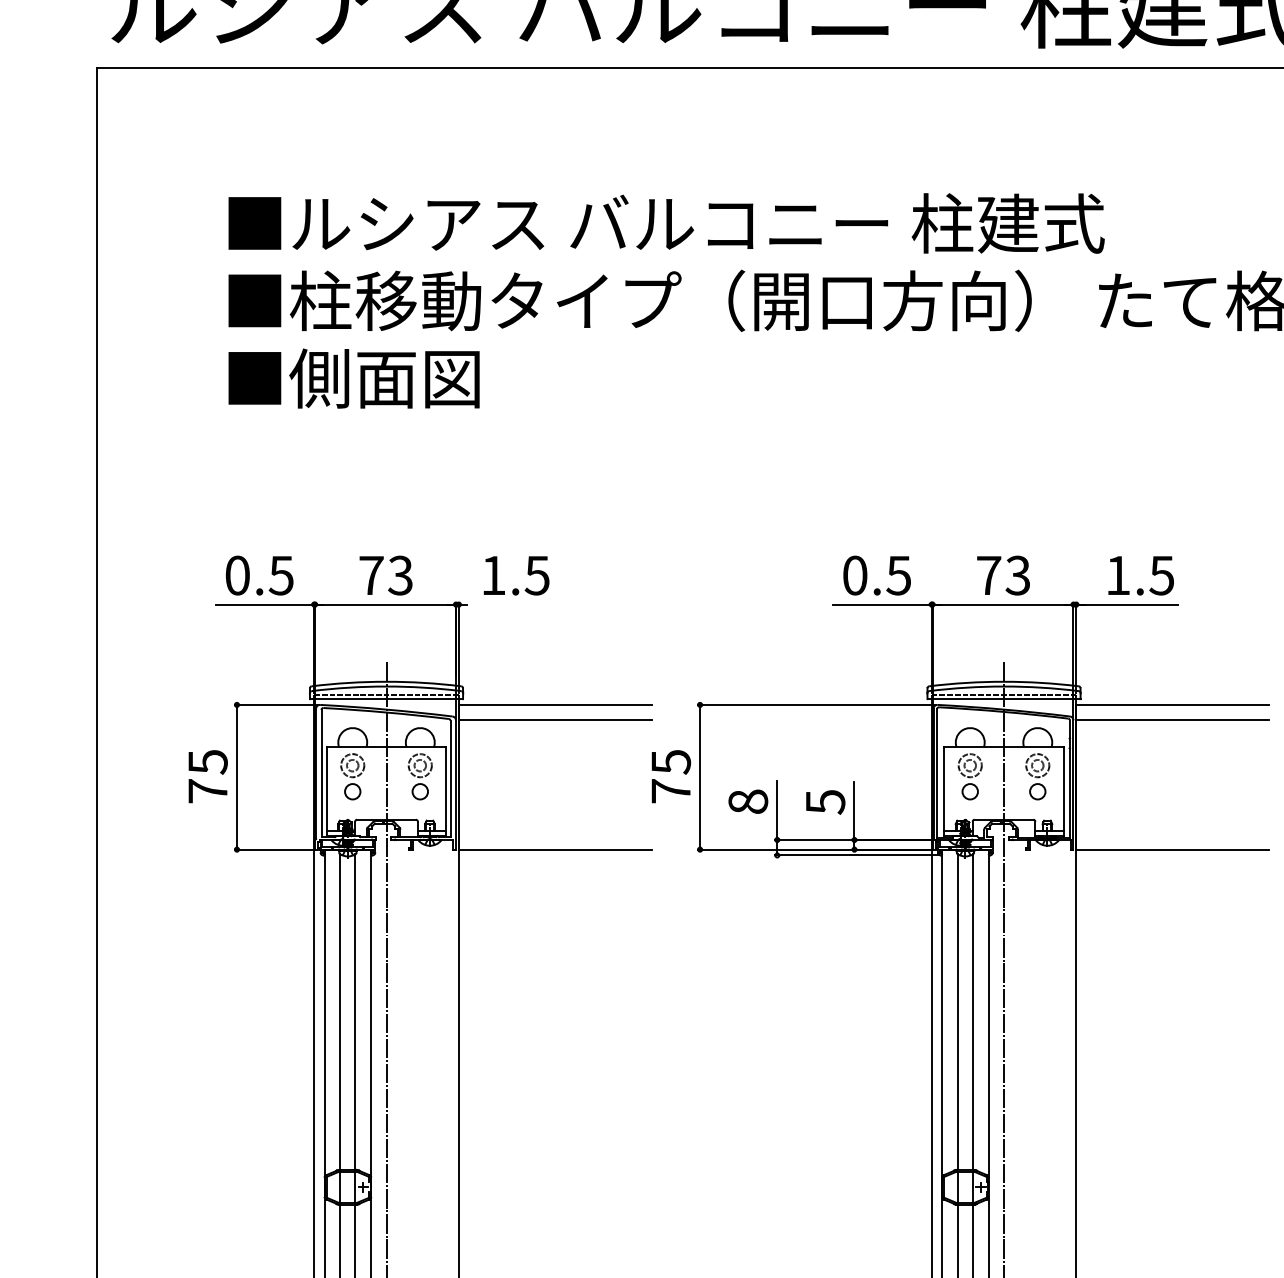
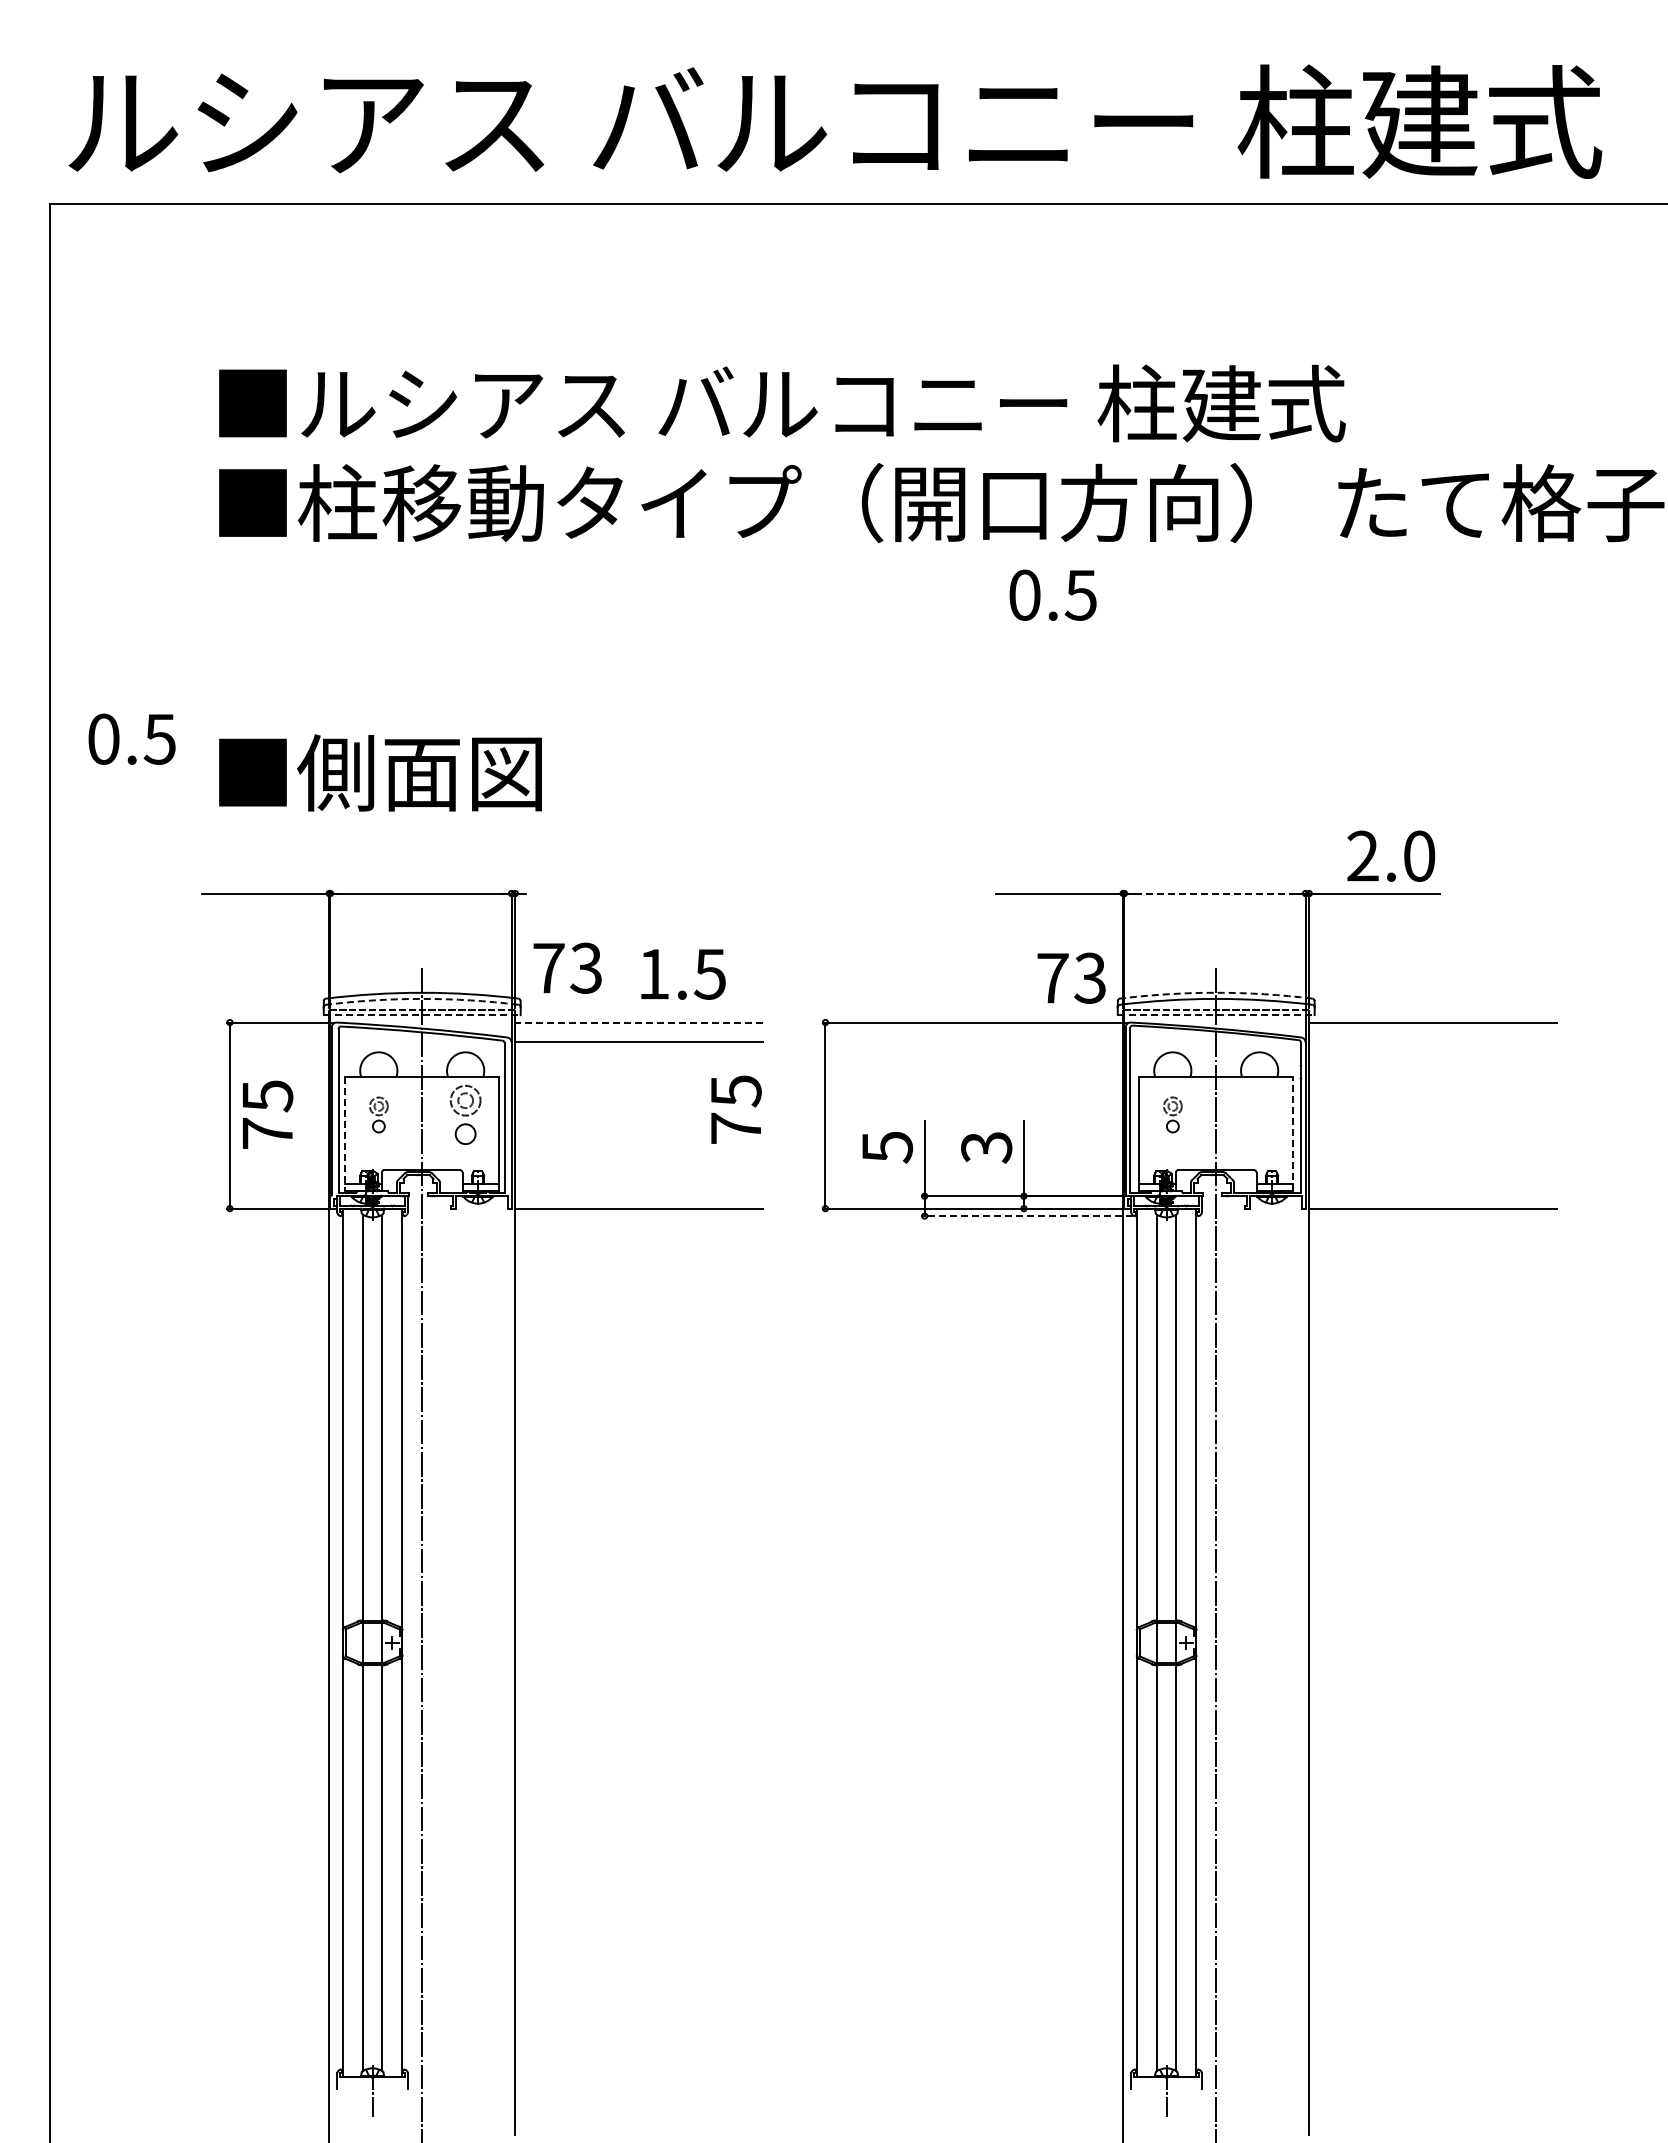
text: (354, 378) -> (380, 772), moved
text: (259, 575) -> (131, 738), moved
text: (385, 575) -> (567, 967), moved
text: (516, 575) -> (683, 974), moved
text: (876, 575) -> (1052, 594), moved
text: (1003, 575) -> (1071, 977), moved
text: (1140, 575) -> (1391, 855), 1.5 -> 2.0
line: (1002, 604) -> (1214, 893), solid -> dashed
arc: (1004, 681) -> (1216, 992), solid -> dashed
arc: (386, 686) -> (422, 998), solid -> dashed
line: (386, 699) -> (422, 1015), solid -> dashed
line: (1004, 699) -> (1216, 1015), solid -> dashed
line: (554, 704) -> (638, 1022), solid -> dashed
line: (1172, 720) -> (1433, 1042), removed
text: (208, 776) -> (268, 1114), moved
part: (352, 776) -> (378, 1114), size x0.6
text: (671, 776) -> (736, 1109), moved
part: (970, 776) -> (1172, 1114), size x0.6
part: (1037, 776) -> (1259, 1114), removed
line: (326, 791) -> (345, 1134), solid -> dashed
line: (1064, 791) -> (1293, 1133), solid -> dashed
text: (748, 802) -> (887, 1147), 8 -> 5
text: (825, 802) -> (986, 1147), 5 -> 3
line: (856, 855) -> (1026, 1216), solid -> dashed

